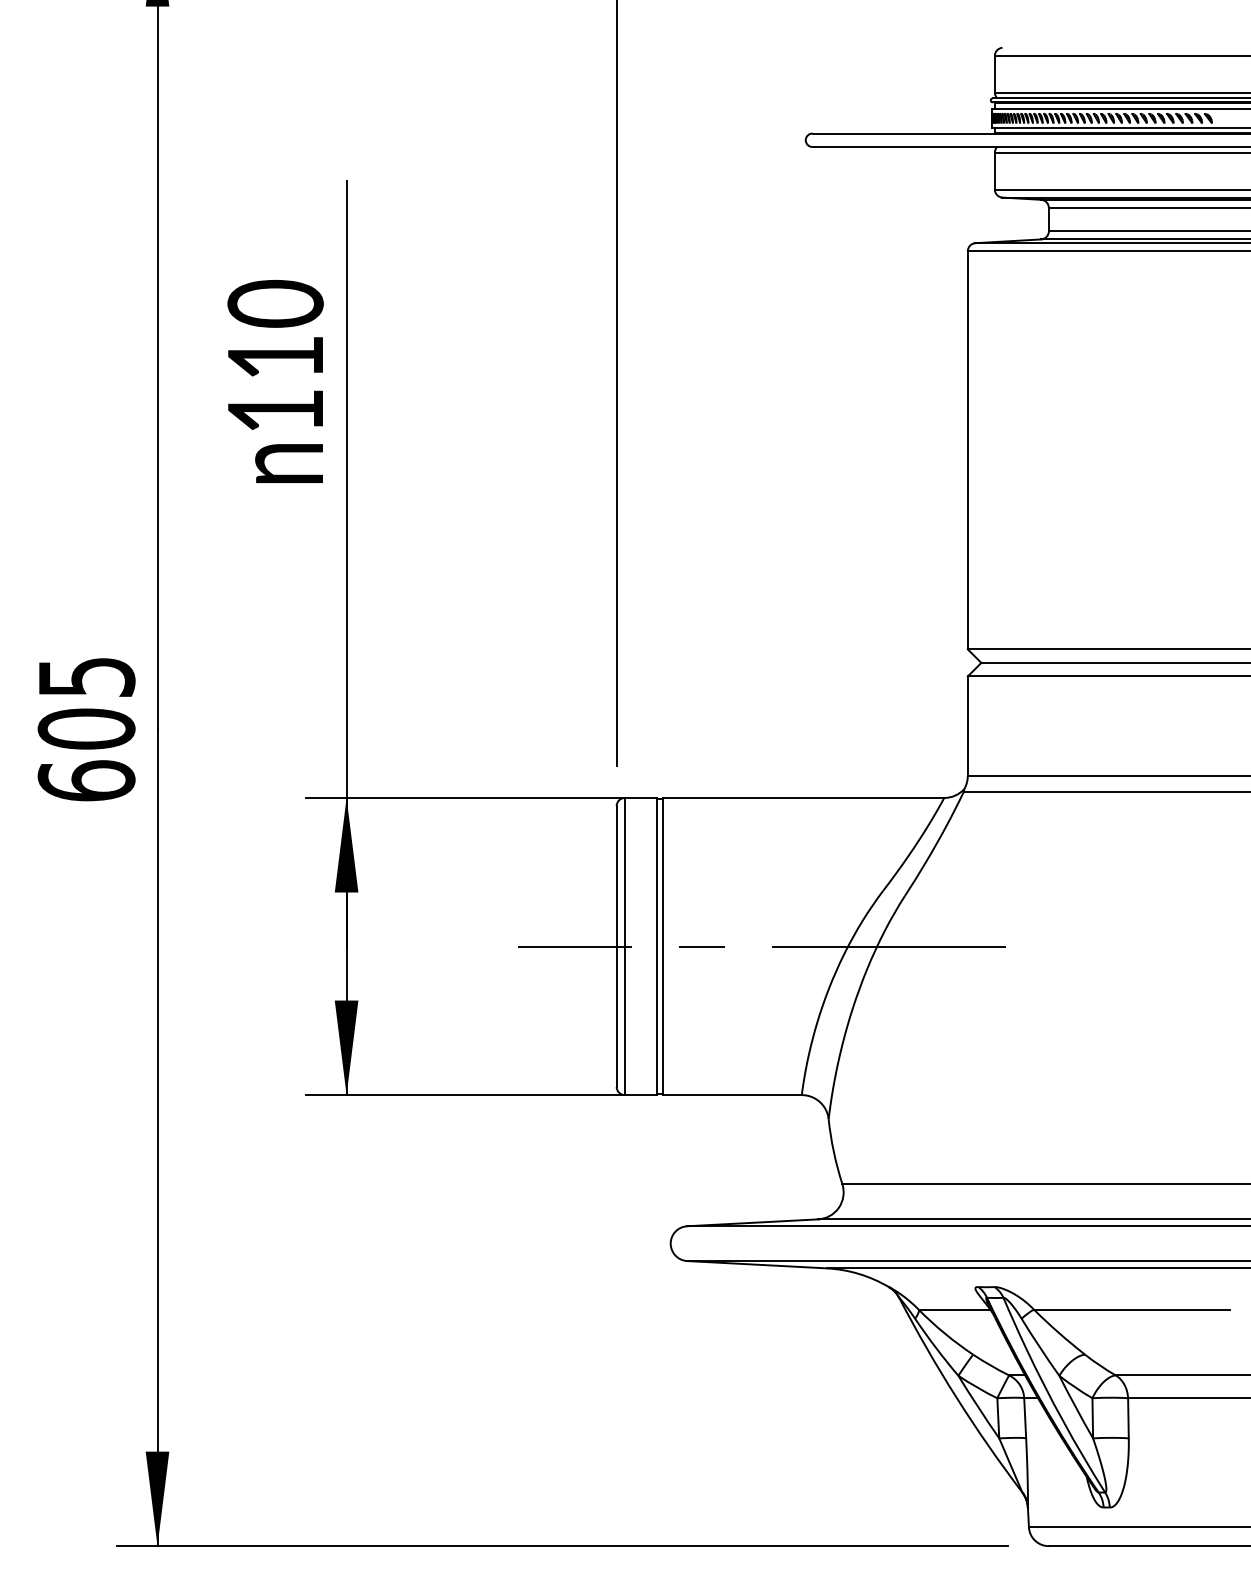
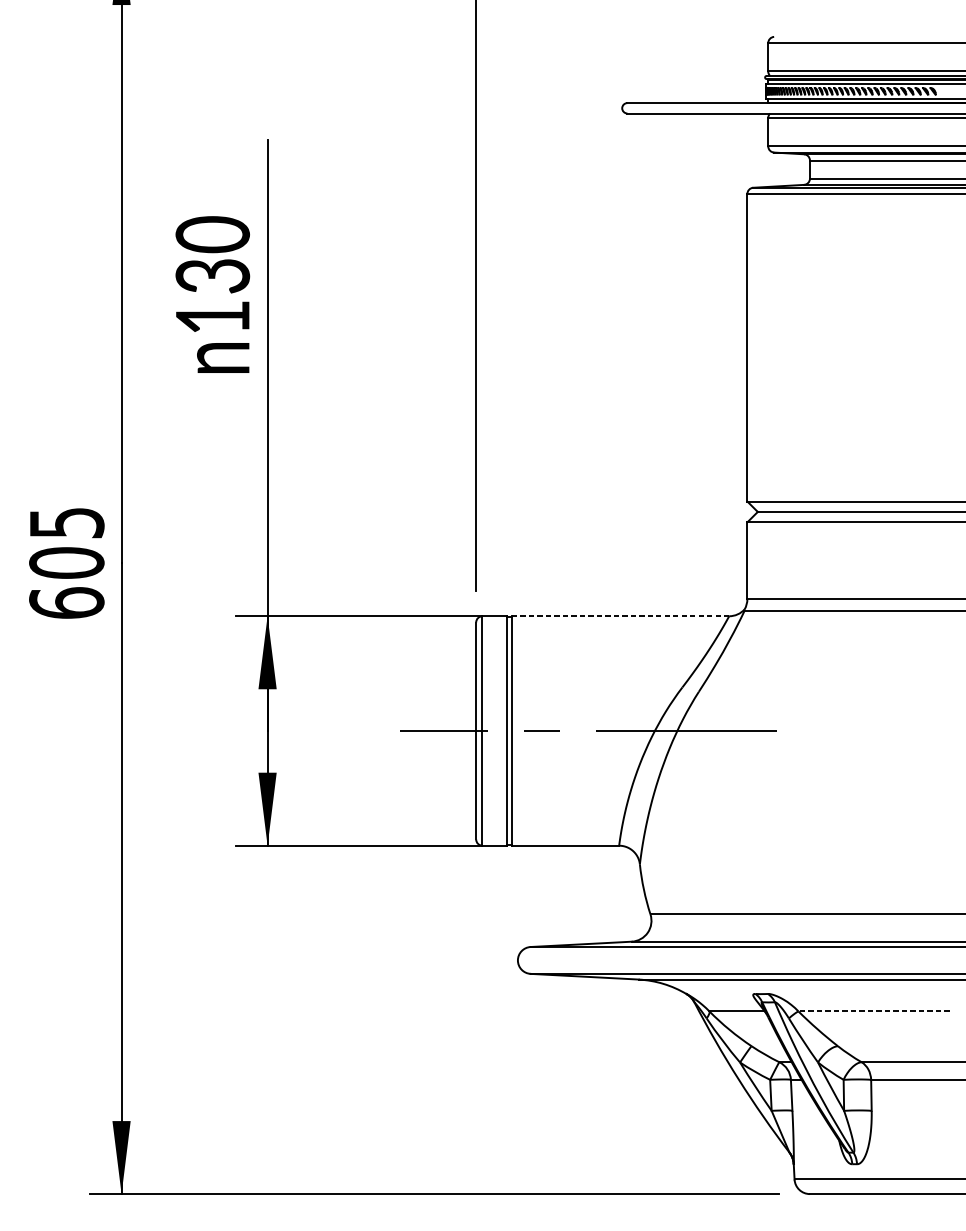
text: (275, 357) -> (212, 276), 110 -> 130
line: (803, 797) -> (620, 615), solid -> dashed
line: (1131, 1309) -> (873, 1011), solid -> dashed

